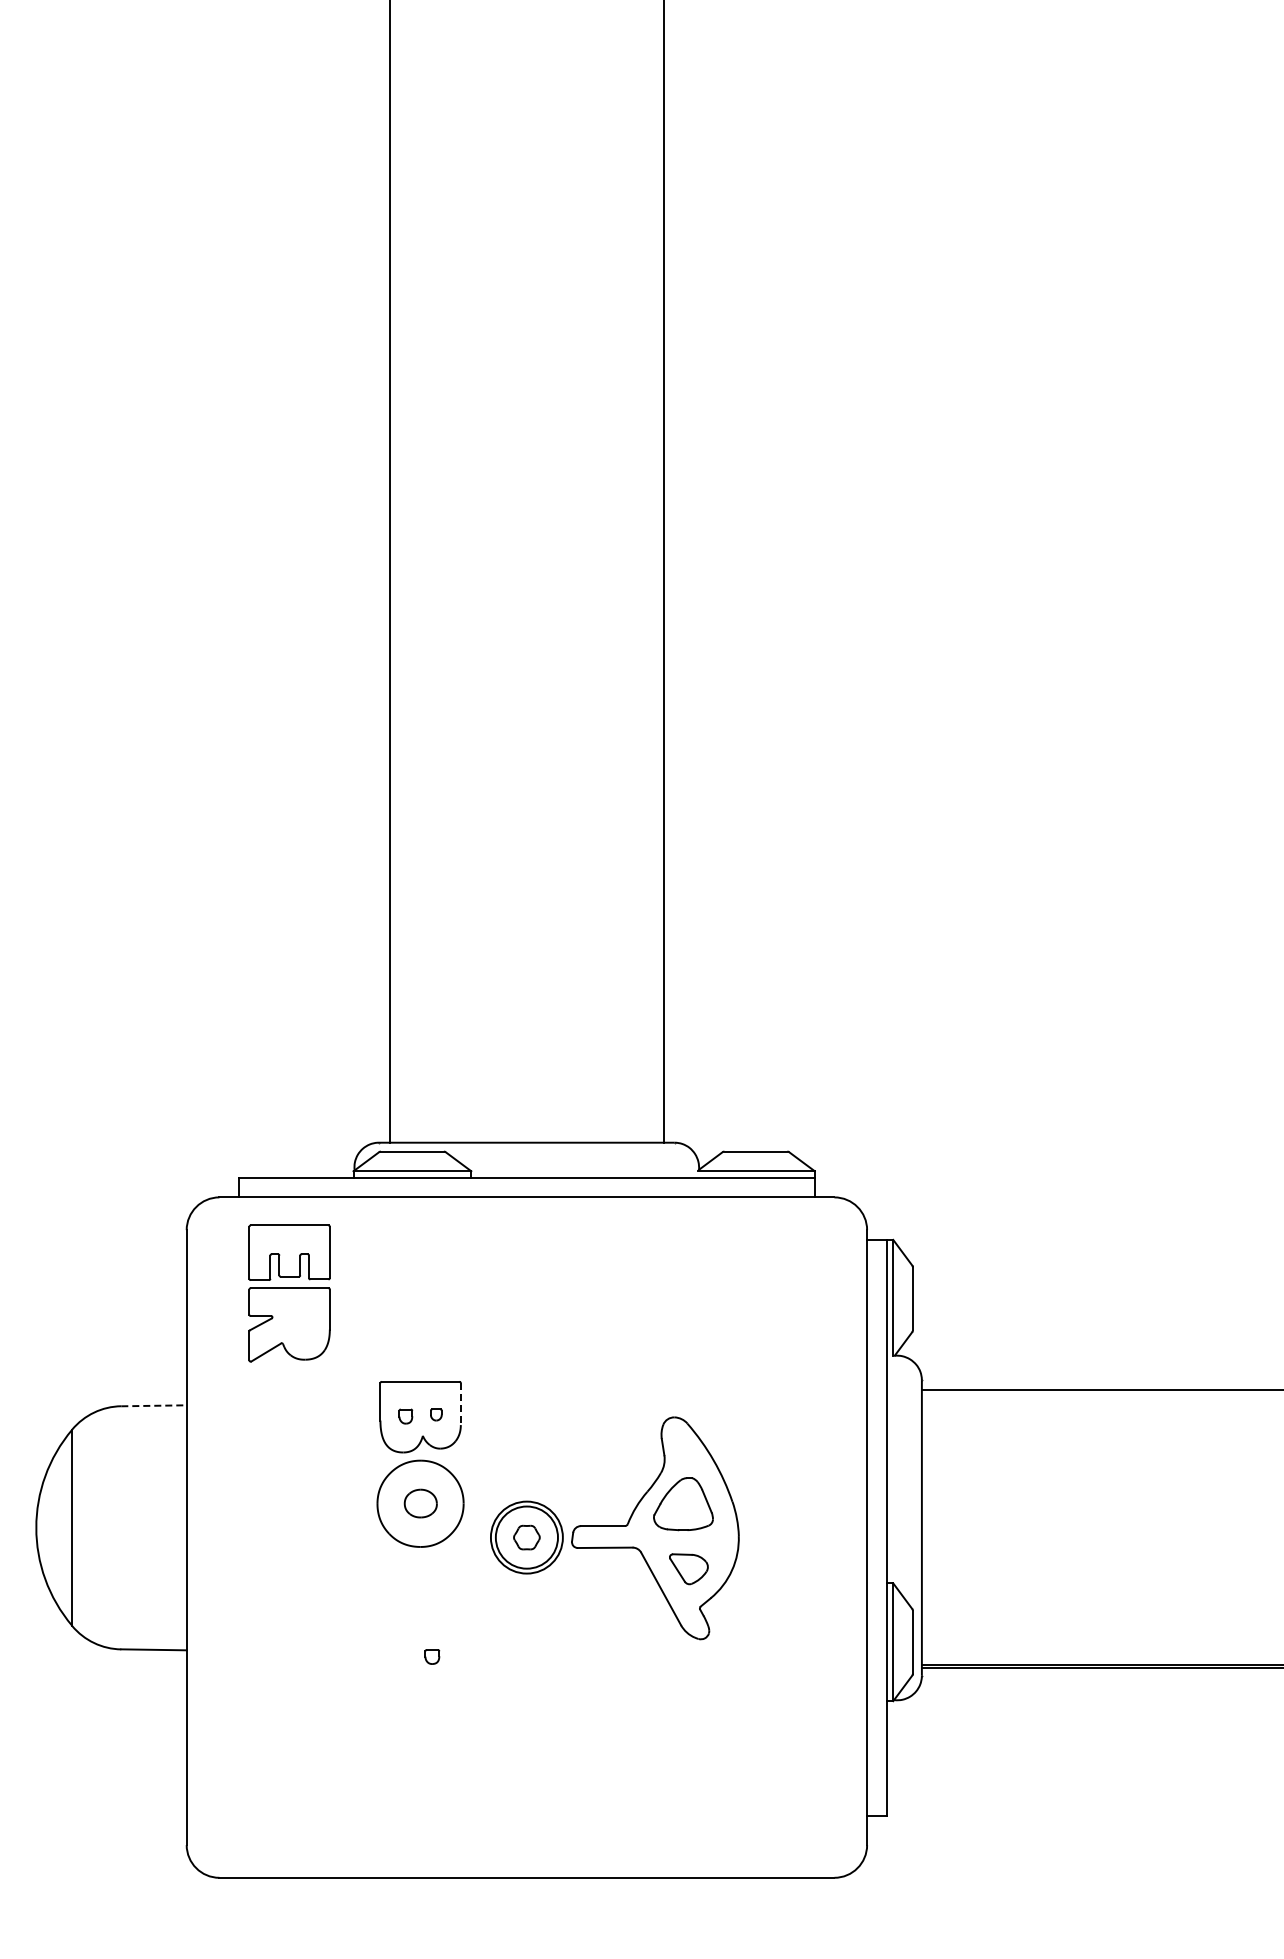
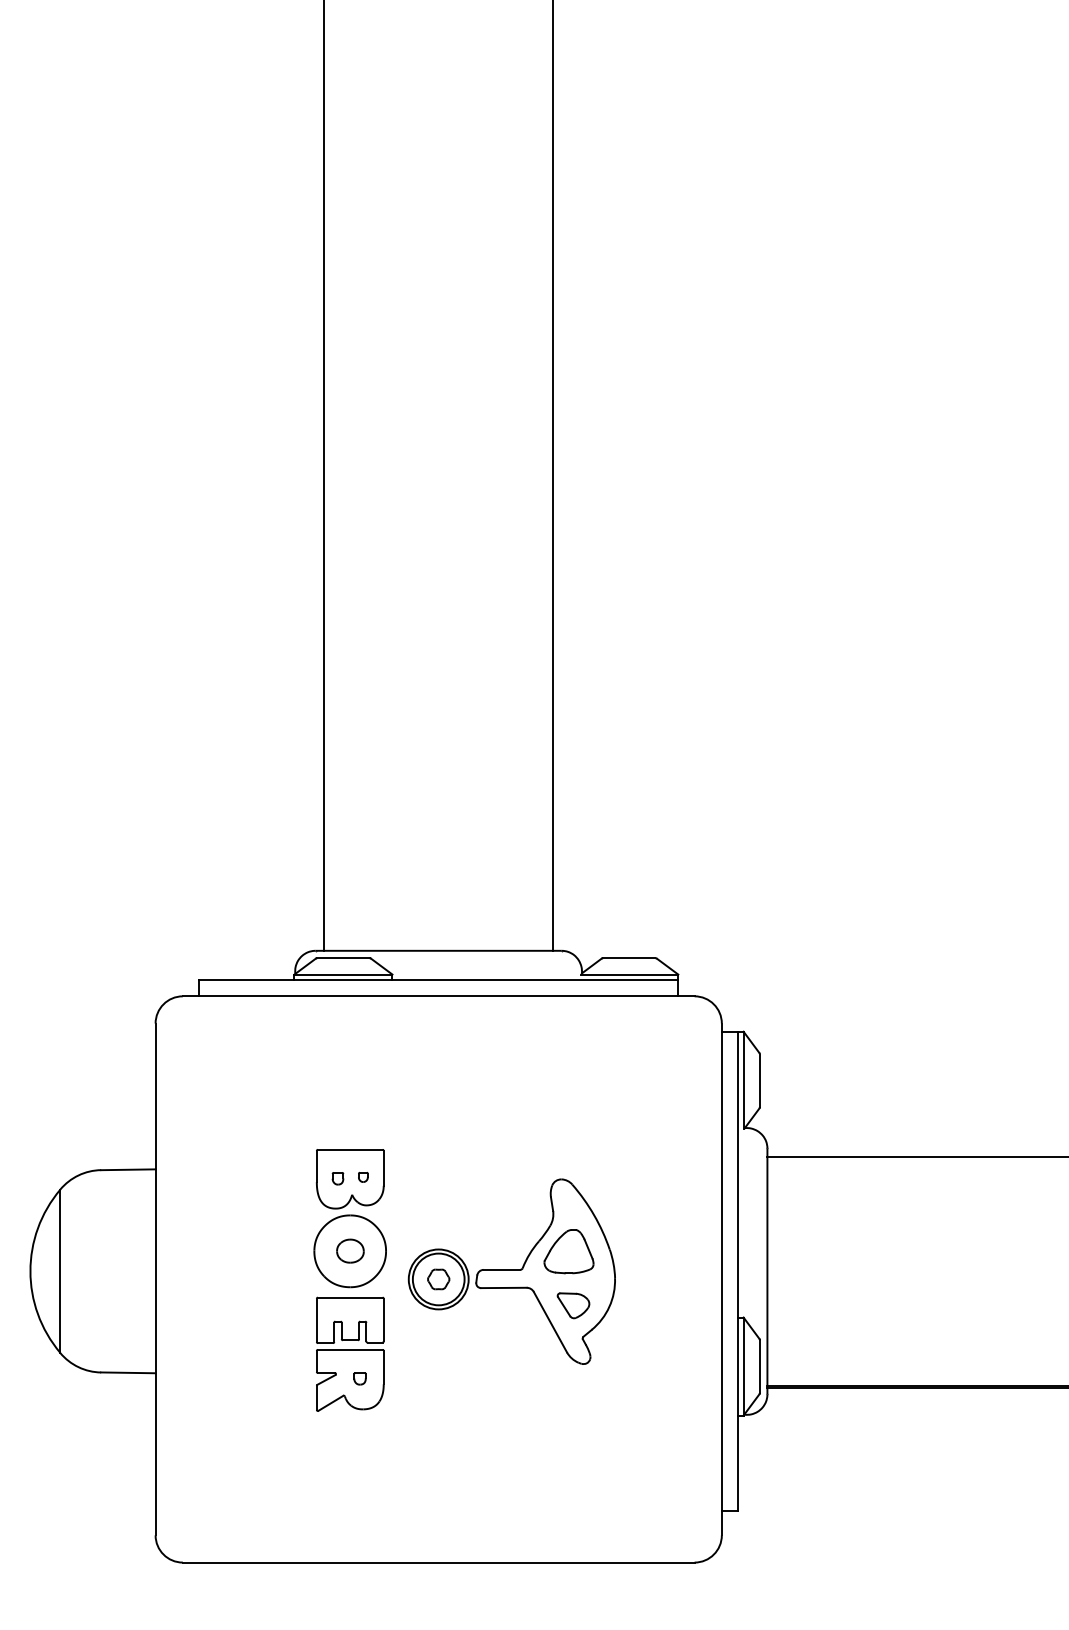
part: (289, 1293) -> (350, 1354), moved
line: (460, 1404) -> (383, 1168), dashed -> solid
line: (154, 1405) -> (128, 1169), dashed -> solid

